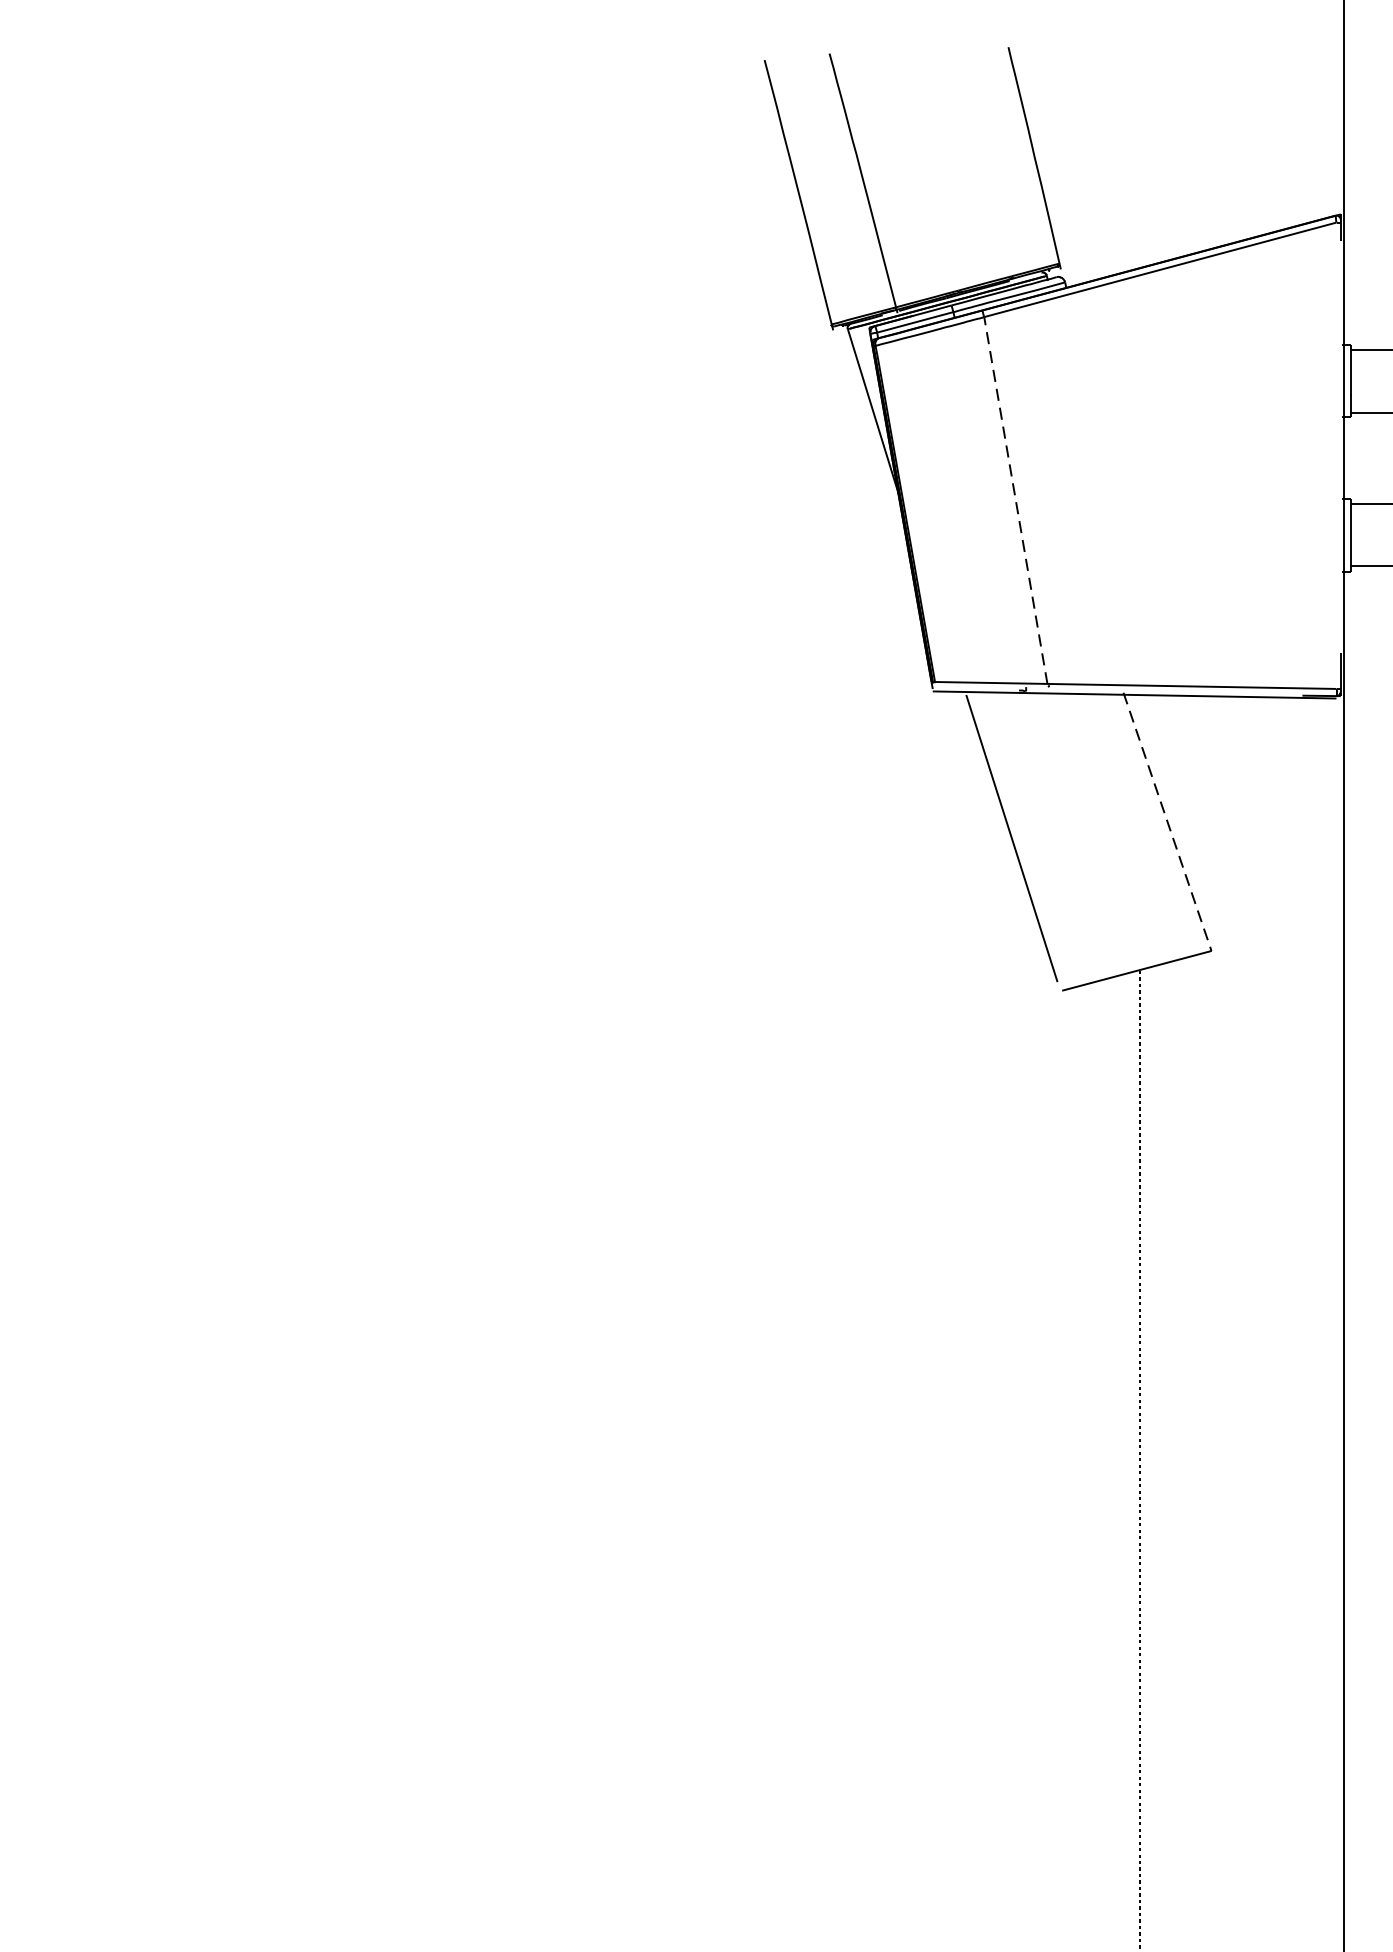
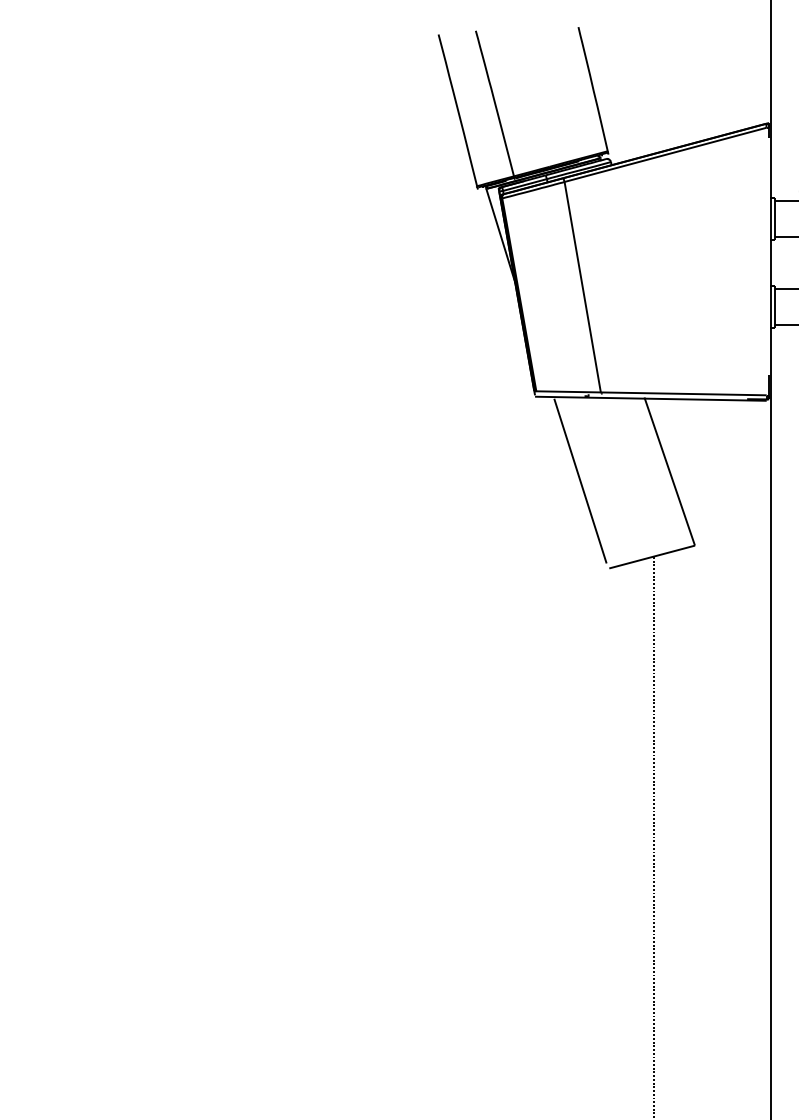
line: (1015, 501) -> (582, 287), dashed -> solid
line: (1167, 823) -> (669, 472), dashed -> solid

